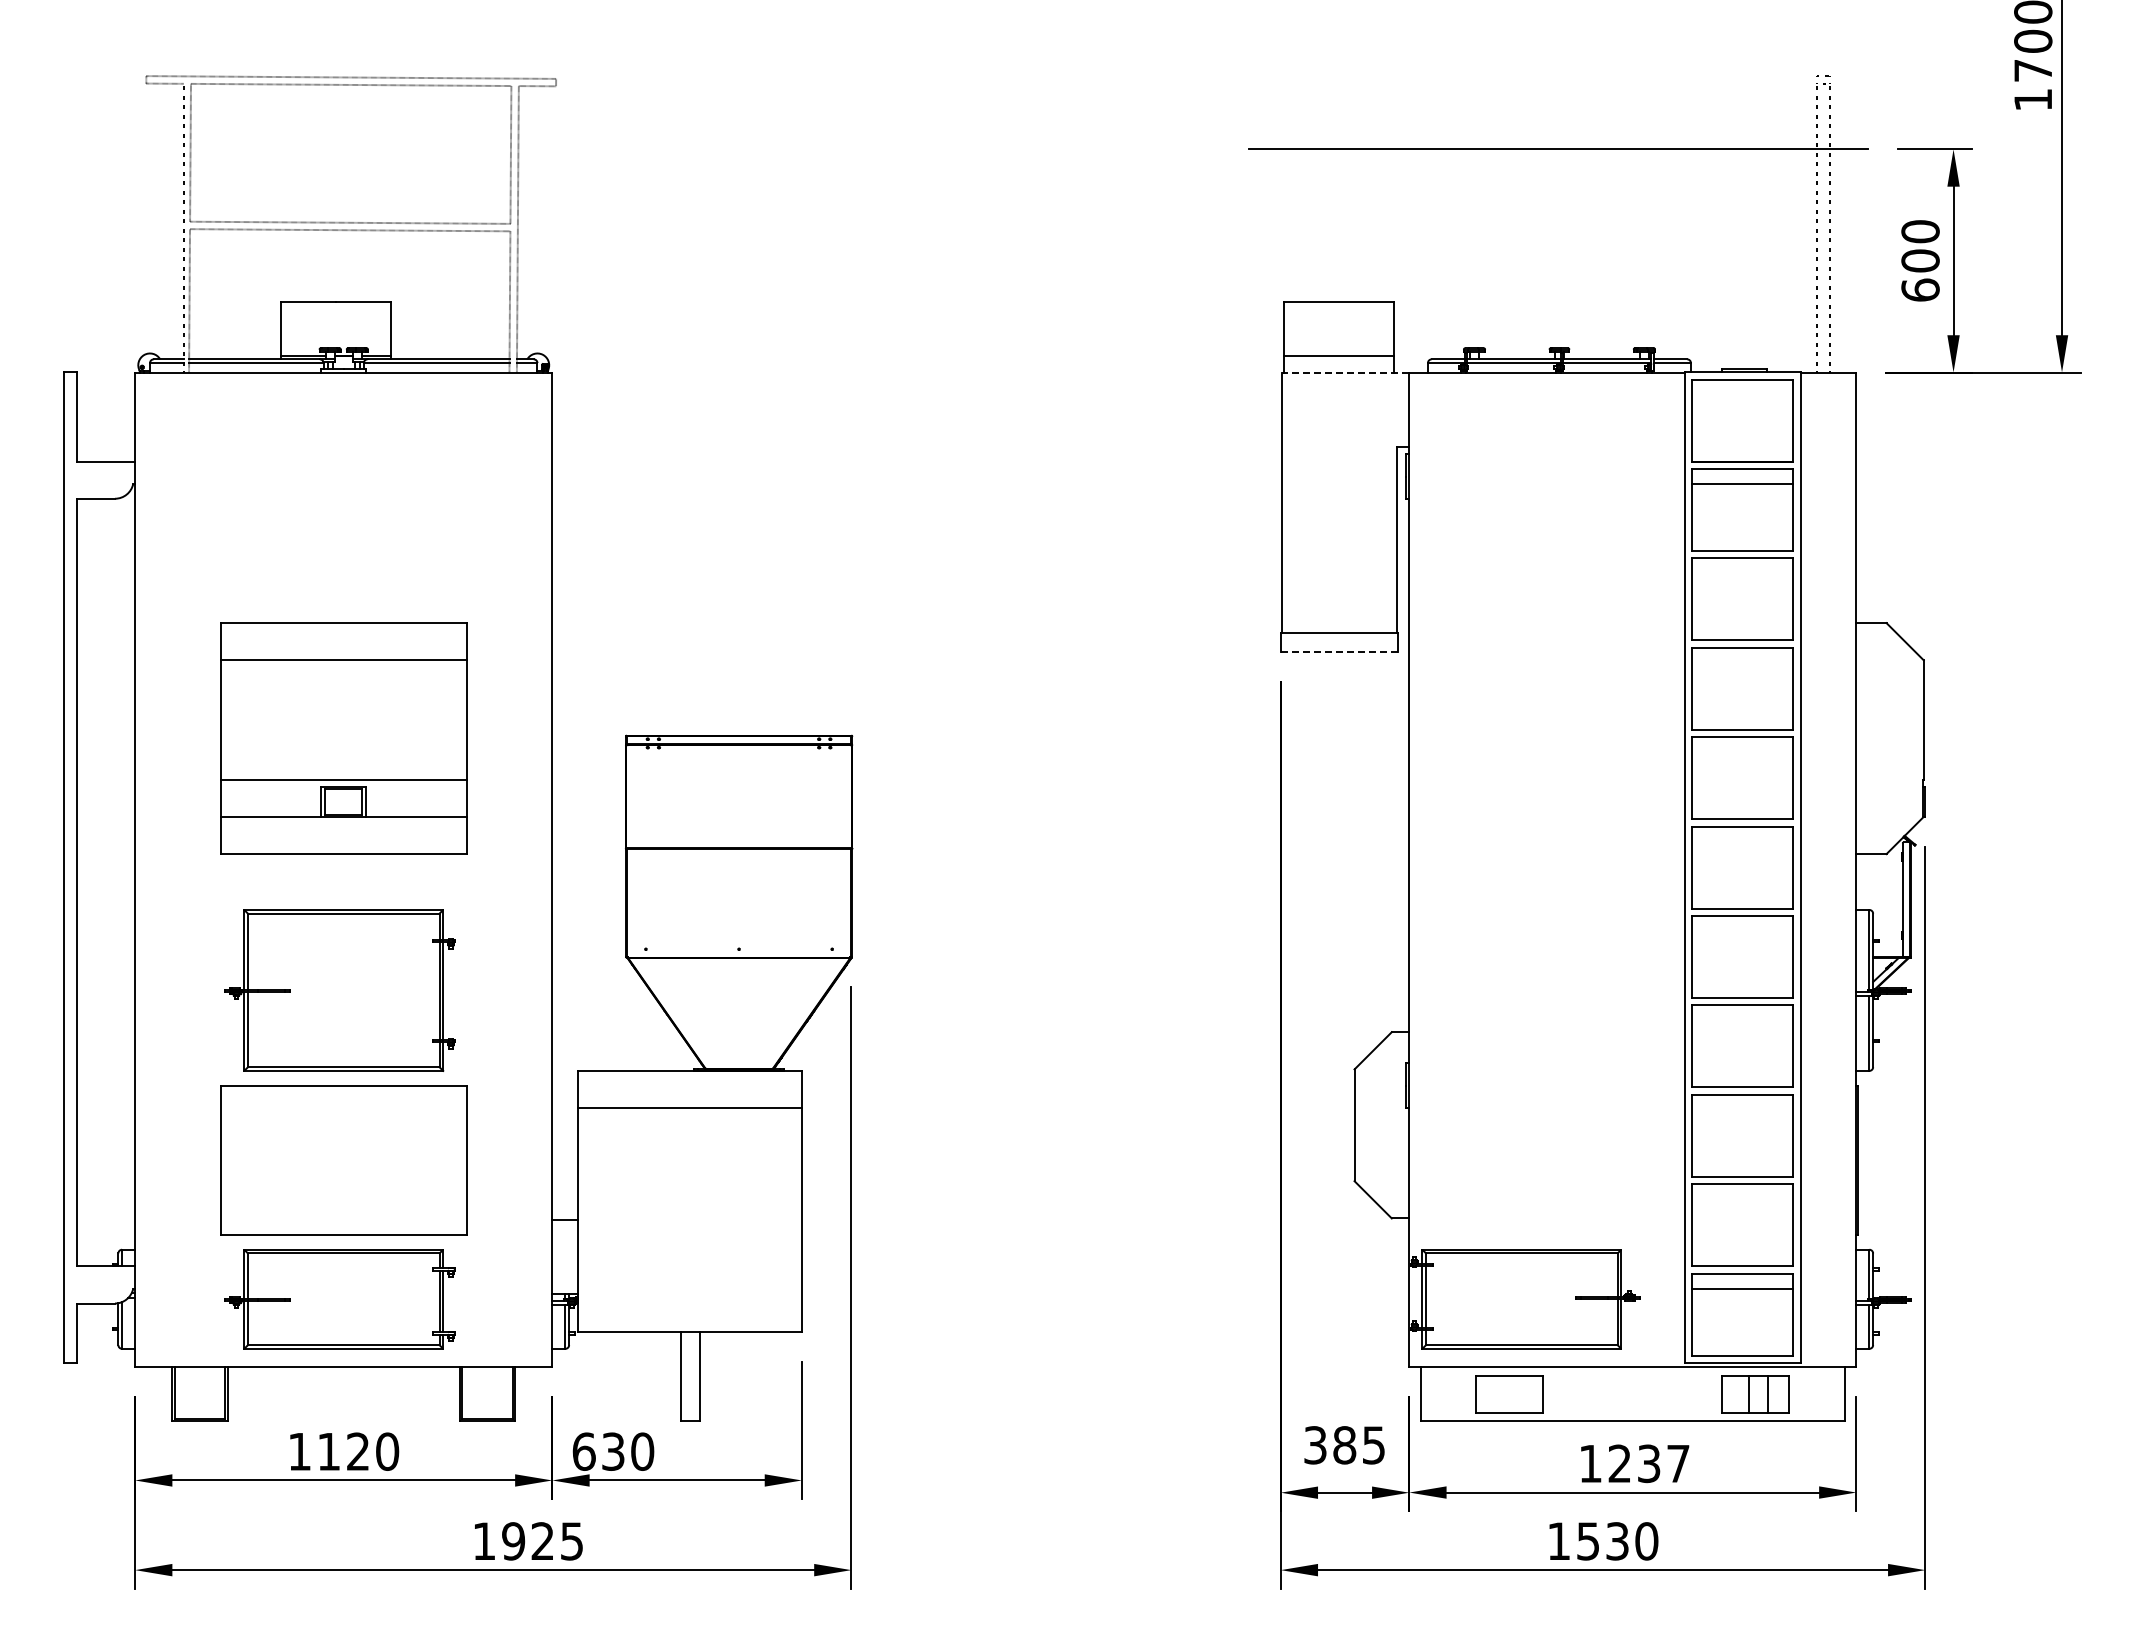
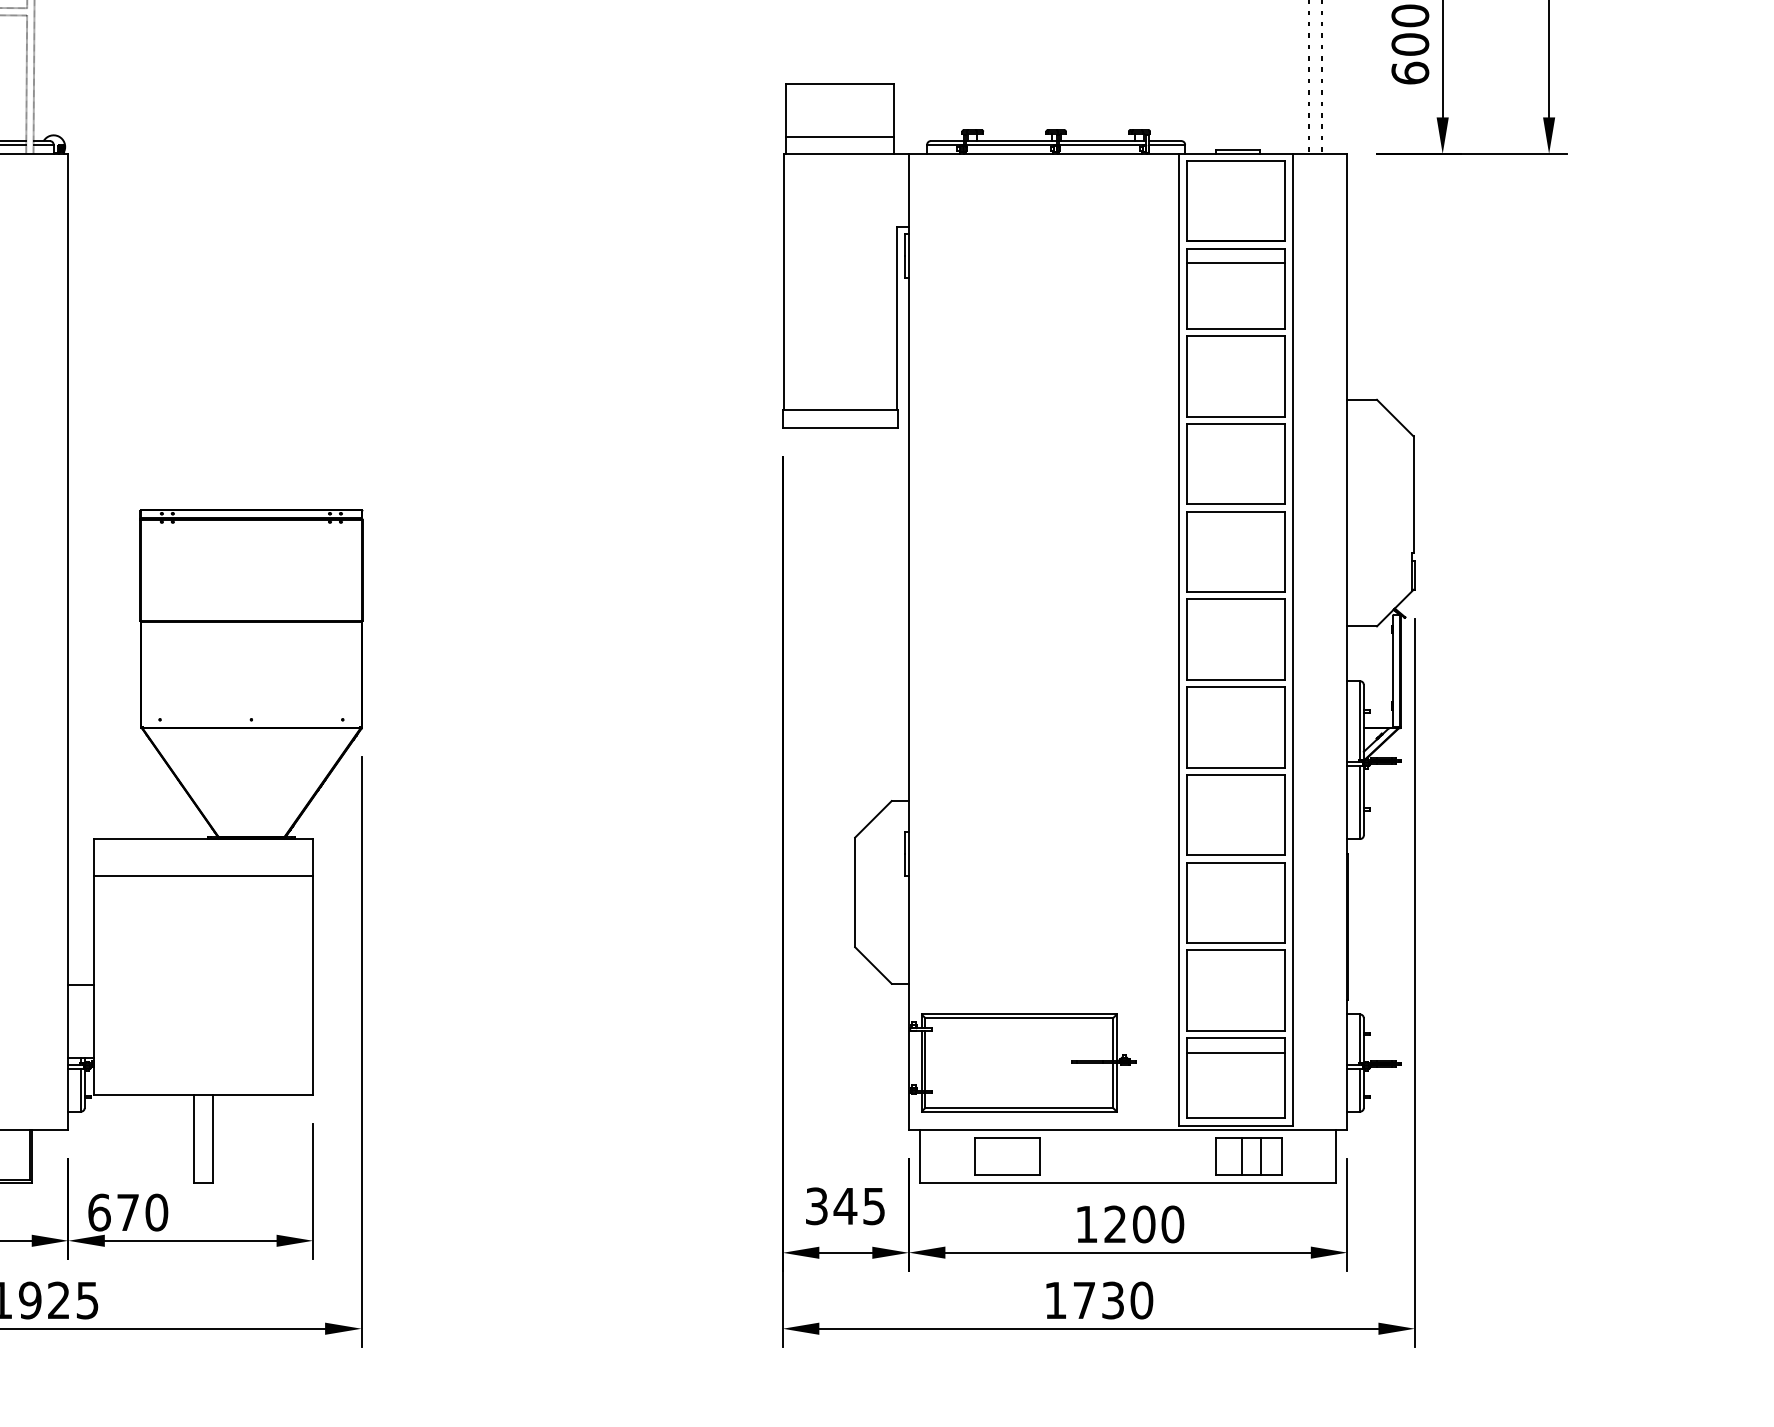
line: (1345, 372) -> (846, 153), dashed -> solid
line: (1338, 651) -> (839, 427), dashed -> solid
text: (1344, 1445) -> (845, 1206), 385 -> 345
text: (613, 1451) -> (128, 1212), 630 -> 670
text: (1663, 1463) -> (1158, 1224), 1237 -> 1200
text: (1588, 1541) -> (1084, 1300), 1530 -> 1730

